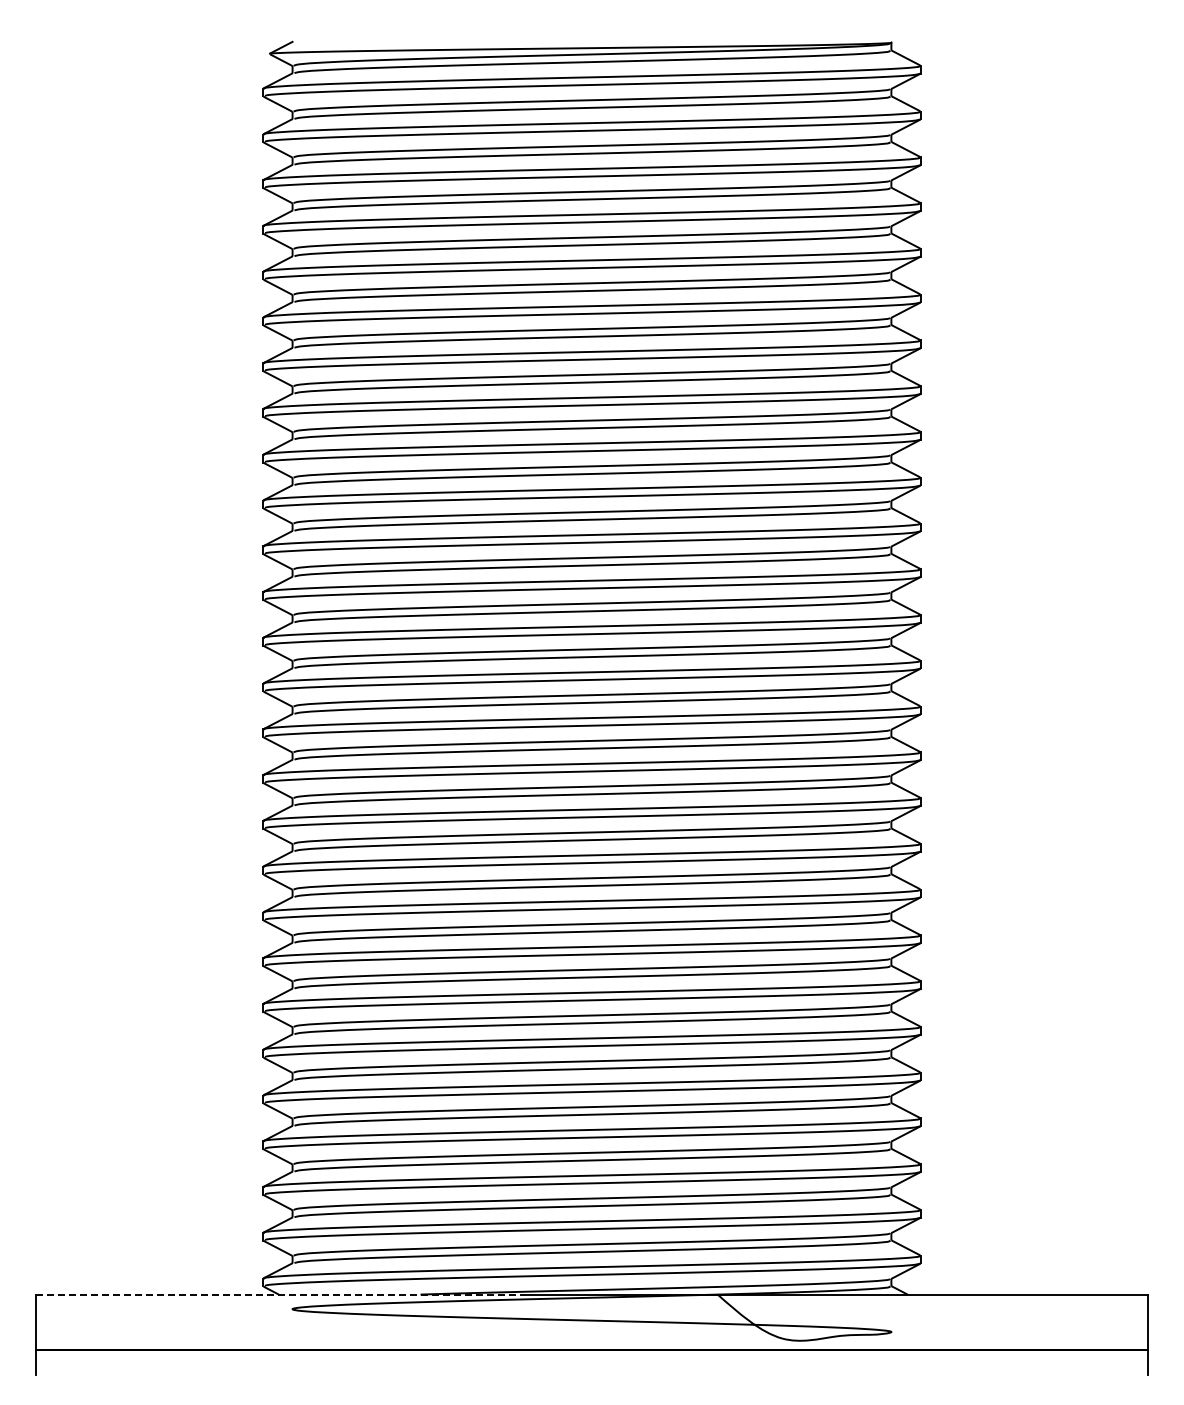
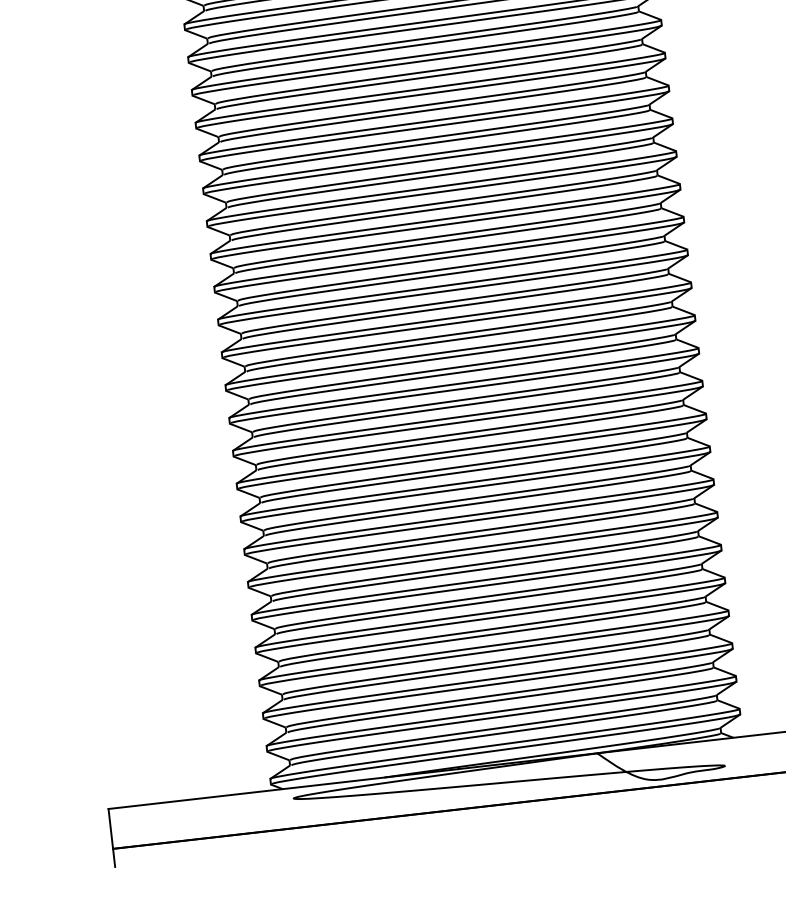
line: (280, 1294) -> (283, 788), dashed -> solid

